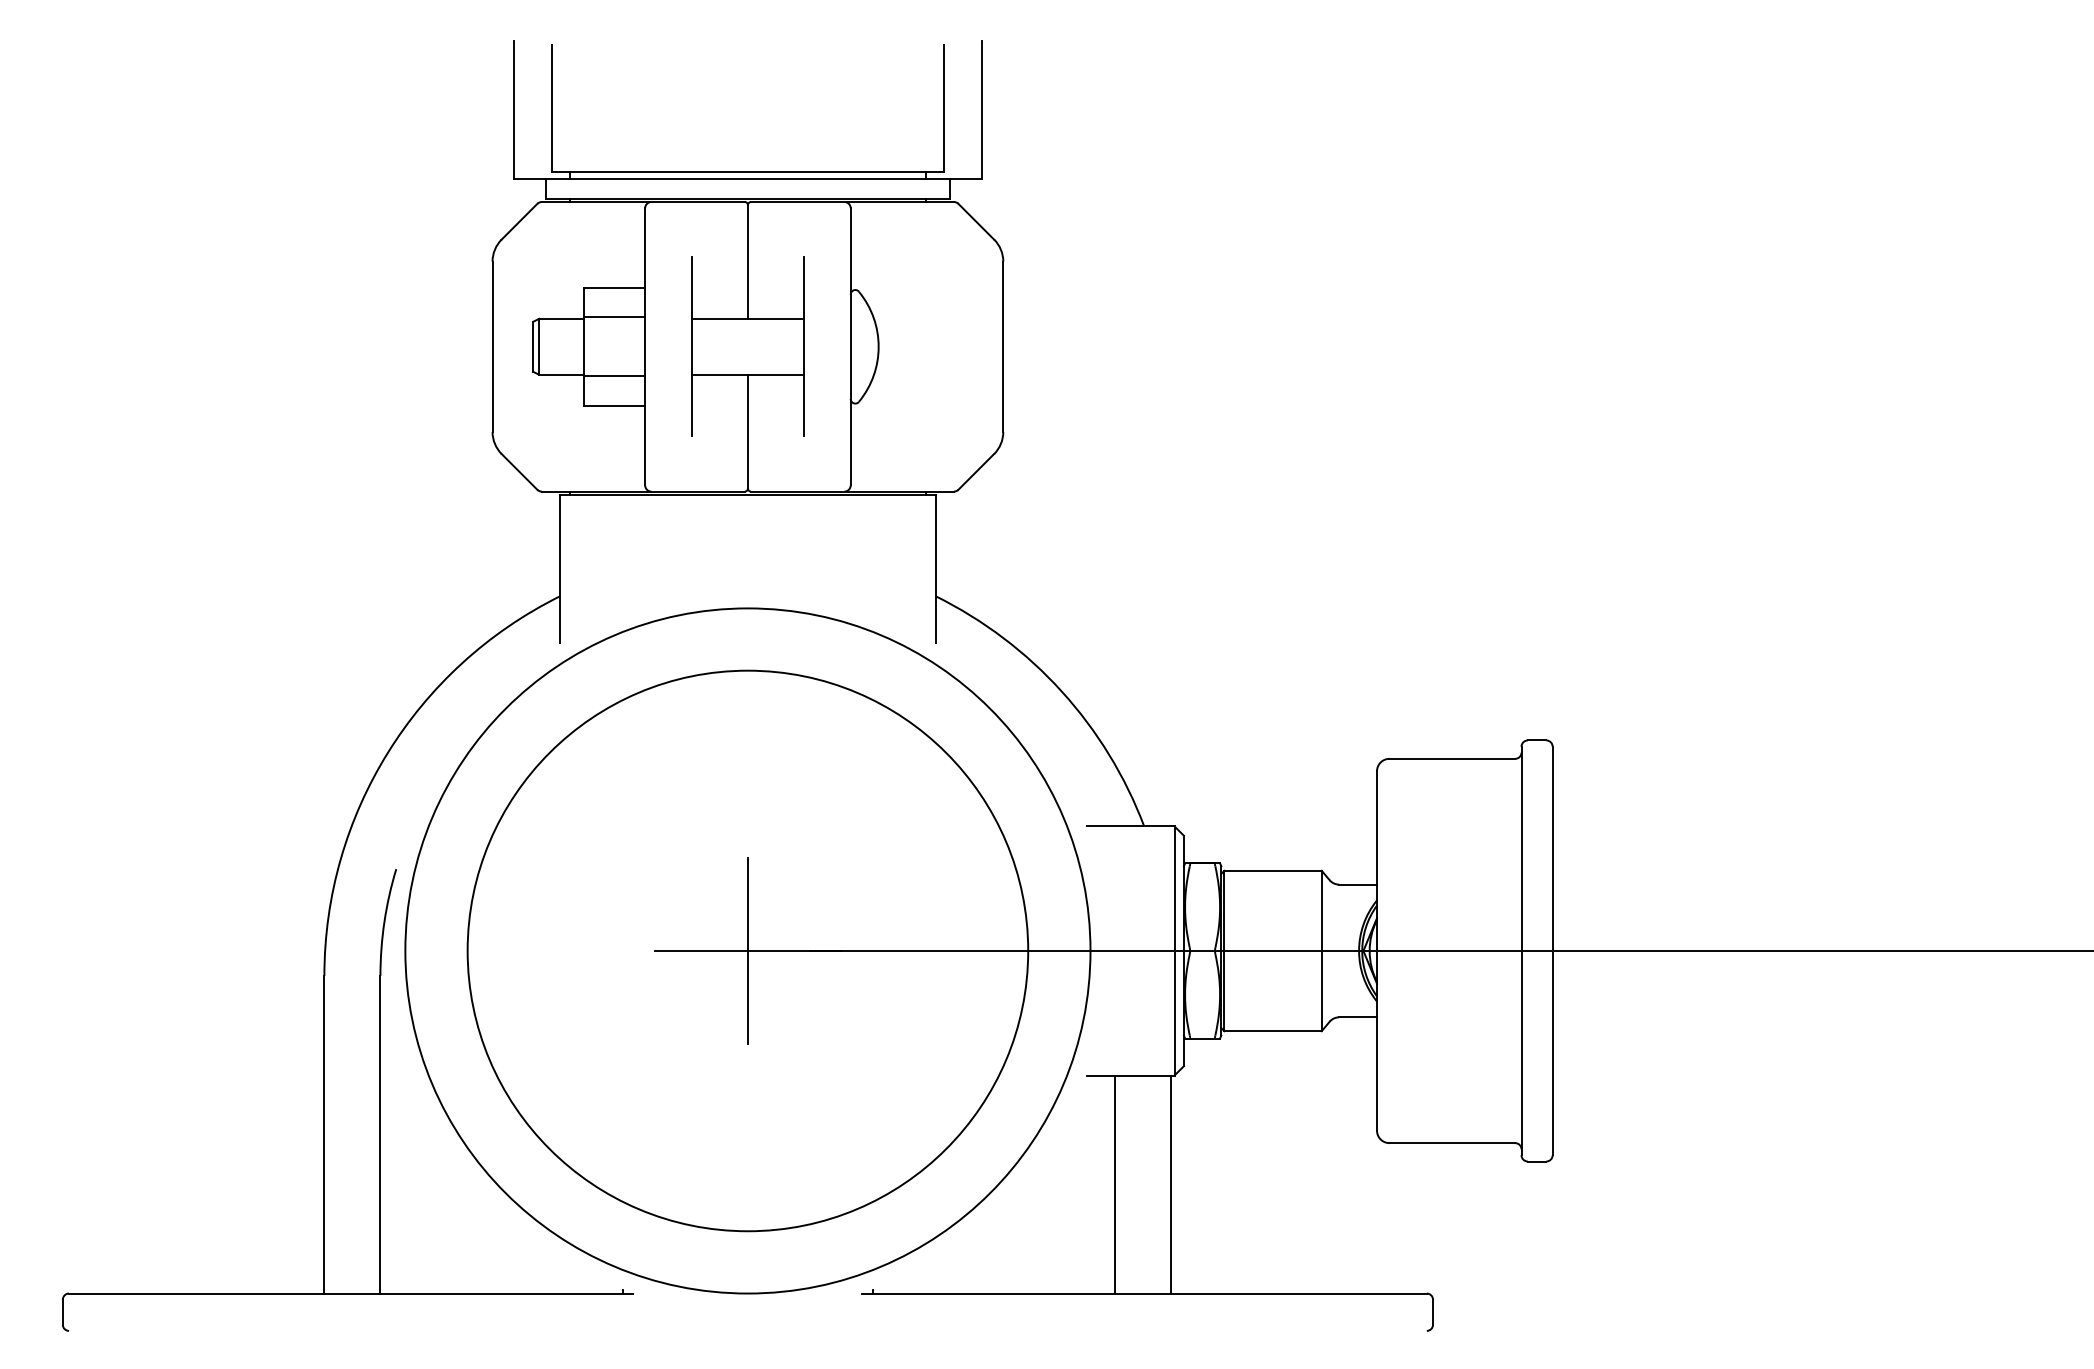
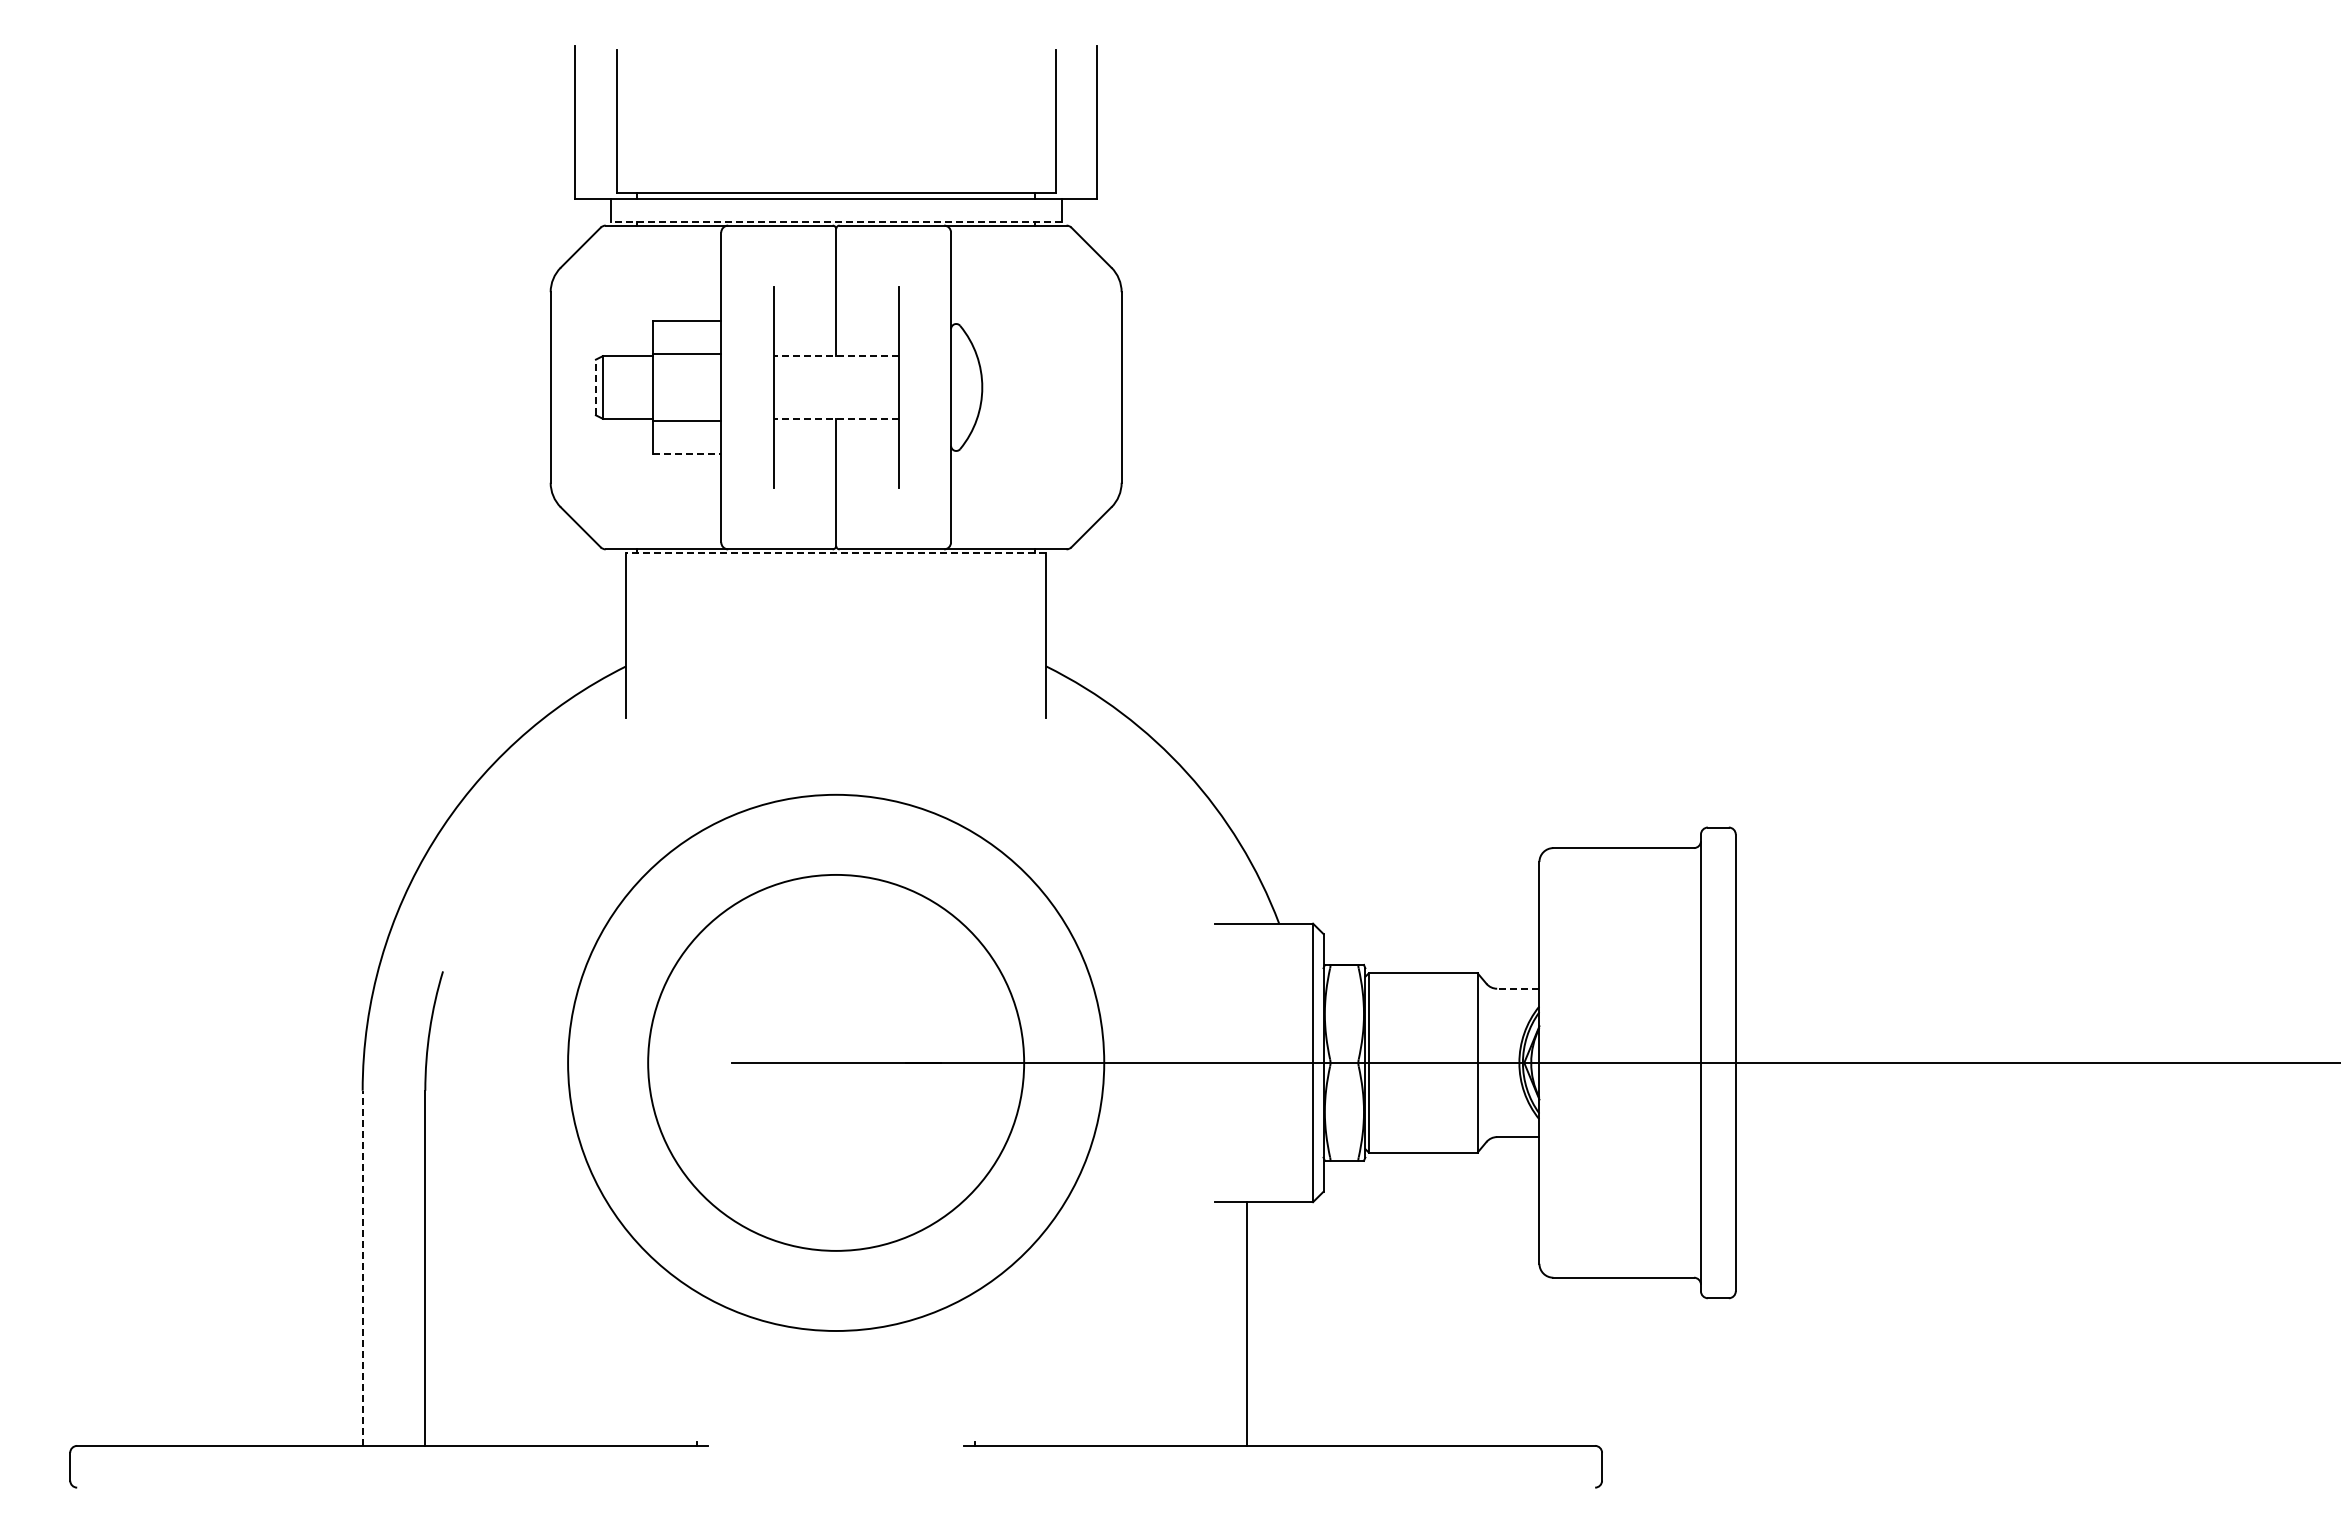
line: (748, 198) -> (836, 221), solid -> dashed
line: (748, 319) -> (836, 356), solid -> dashed
line: (532, 346) -> (595, 387), solid -> dashed
line: (748, 374) -> (836, 418), solid -> dashed
line: (614, 405) -> (687, 453), solid -> dashed
line: (748, 495) -> (836, 553), solid -> dashed
line: (1357, 884) -> (1517, 988), solid -> dashed
circle: (747, 950) -> (835, 1062), size x0.6
circle: (748, 950) -> (836, 1062), size x0.7
line: (748, 950) -> (836, 1062), removed
line: (324, 1134) -> (362, 1268), solid -> dashed
line: (1171, 1184) -> (1309, 1323), removed

